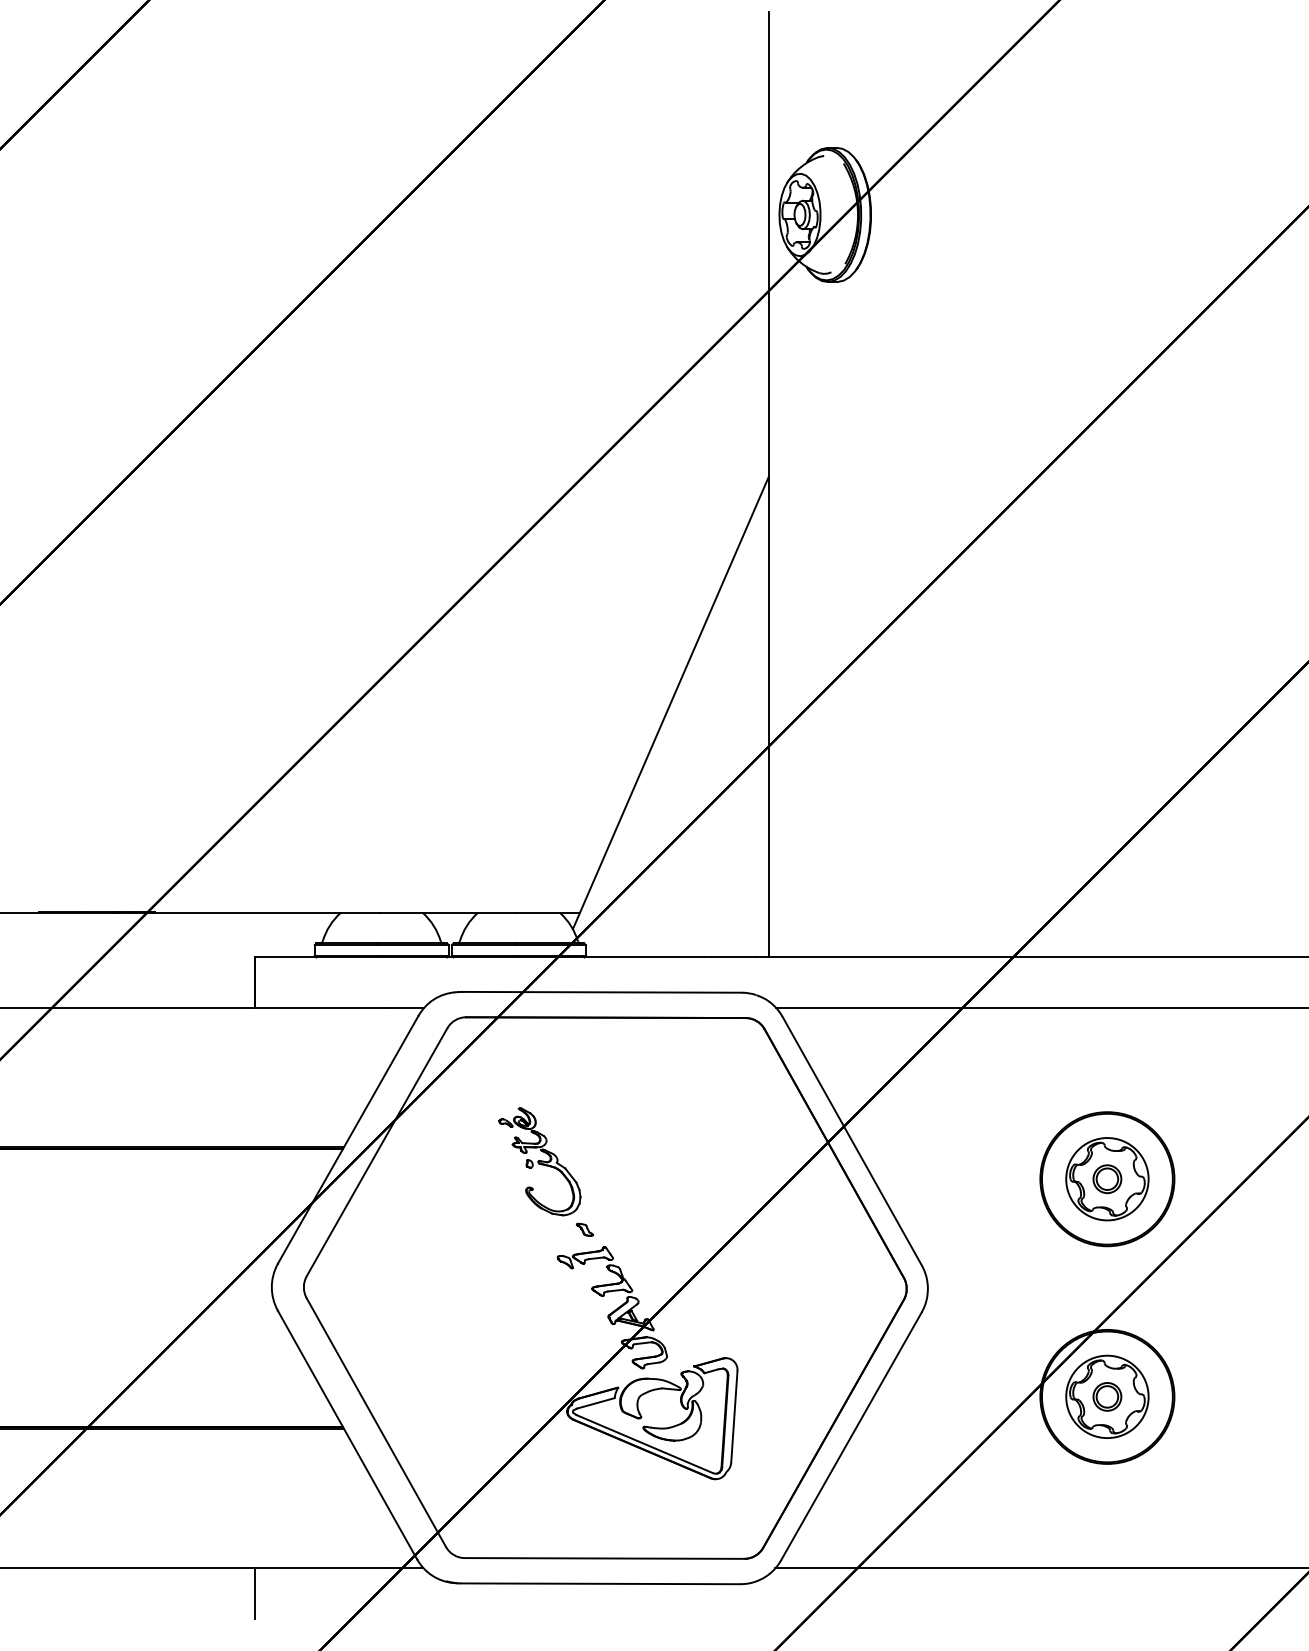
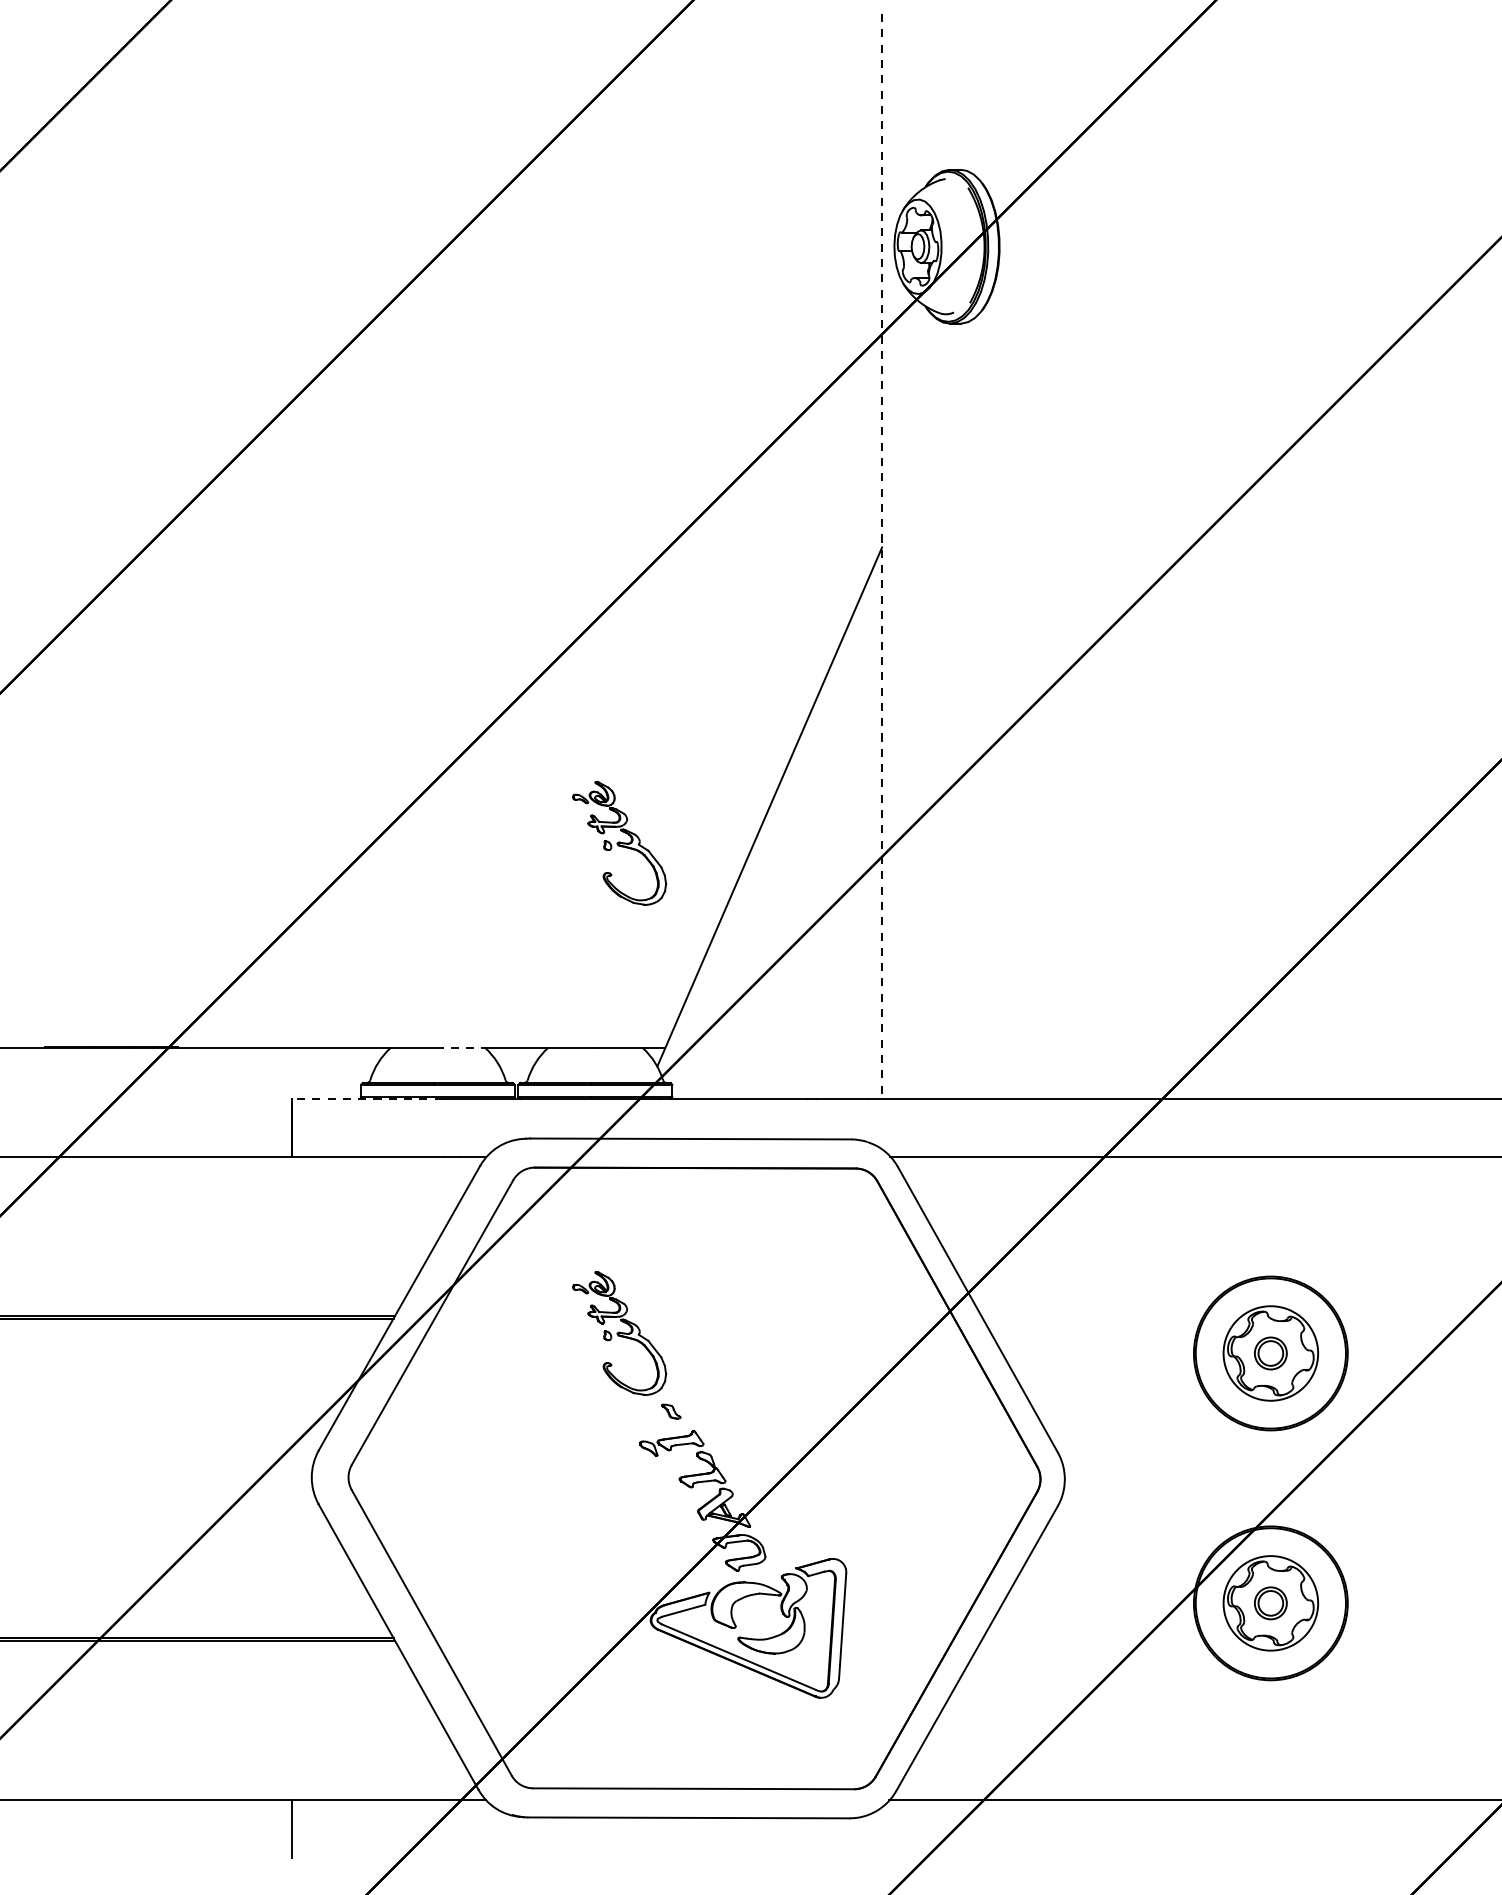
line: (768, 484) -> (881, 556), solid -> dashed
part: (539, 734) -> (619, 843), added
line: (401, 913) -> (460, 1048), solid -> dashed
line: (319, 957) -> (366, 1099), solid -> dashed

